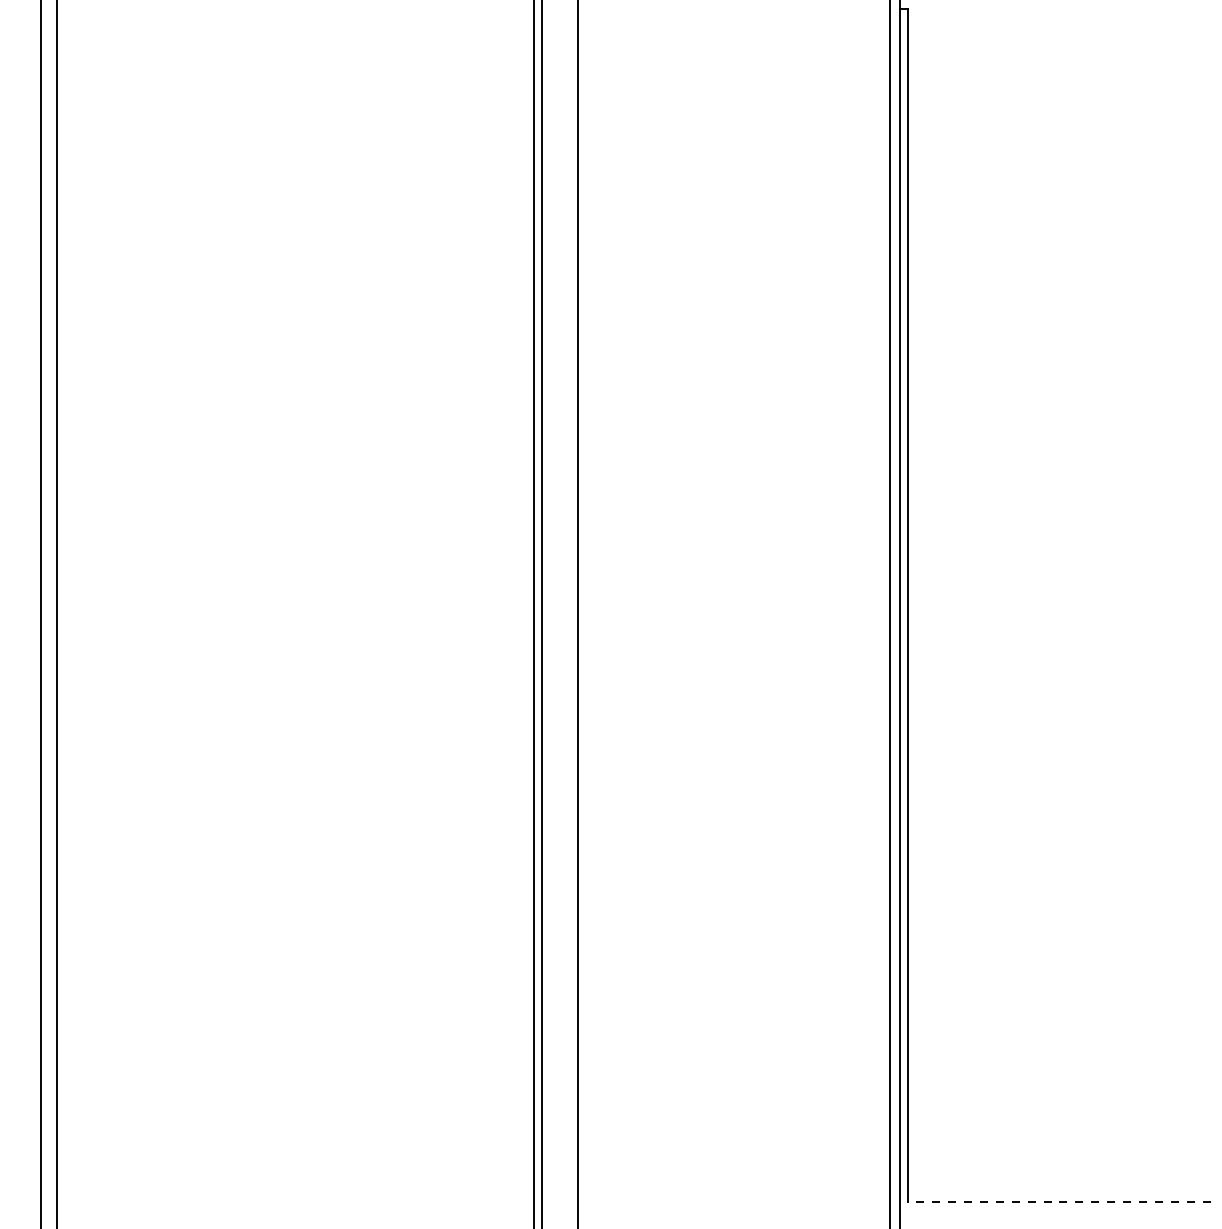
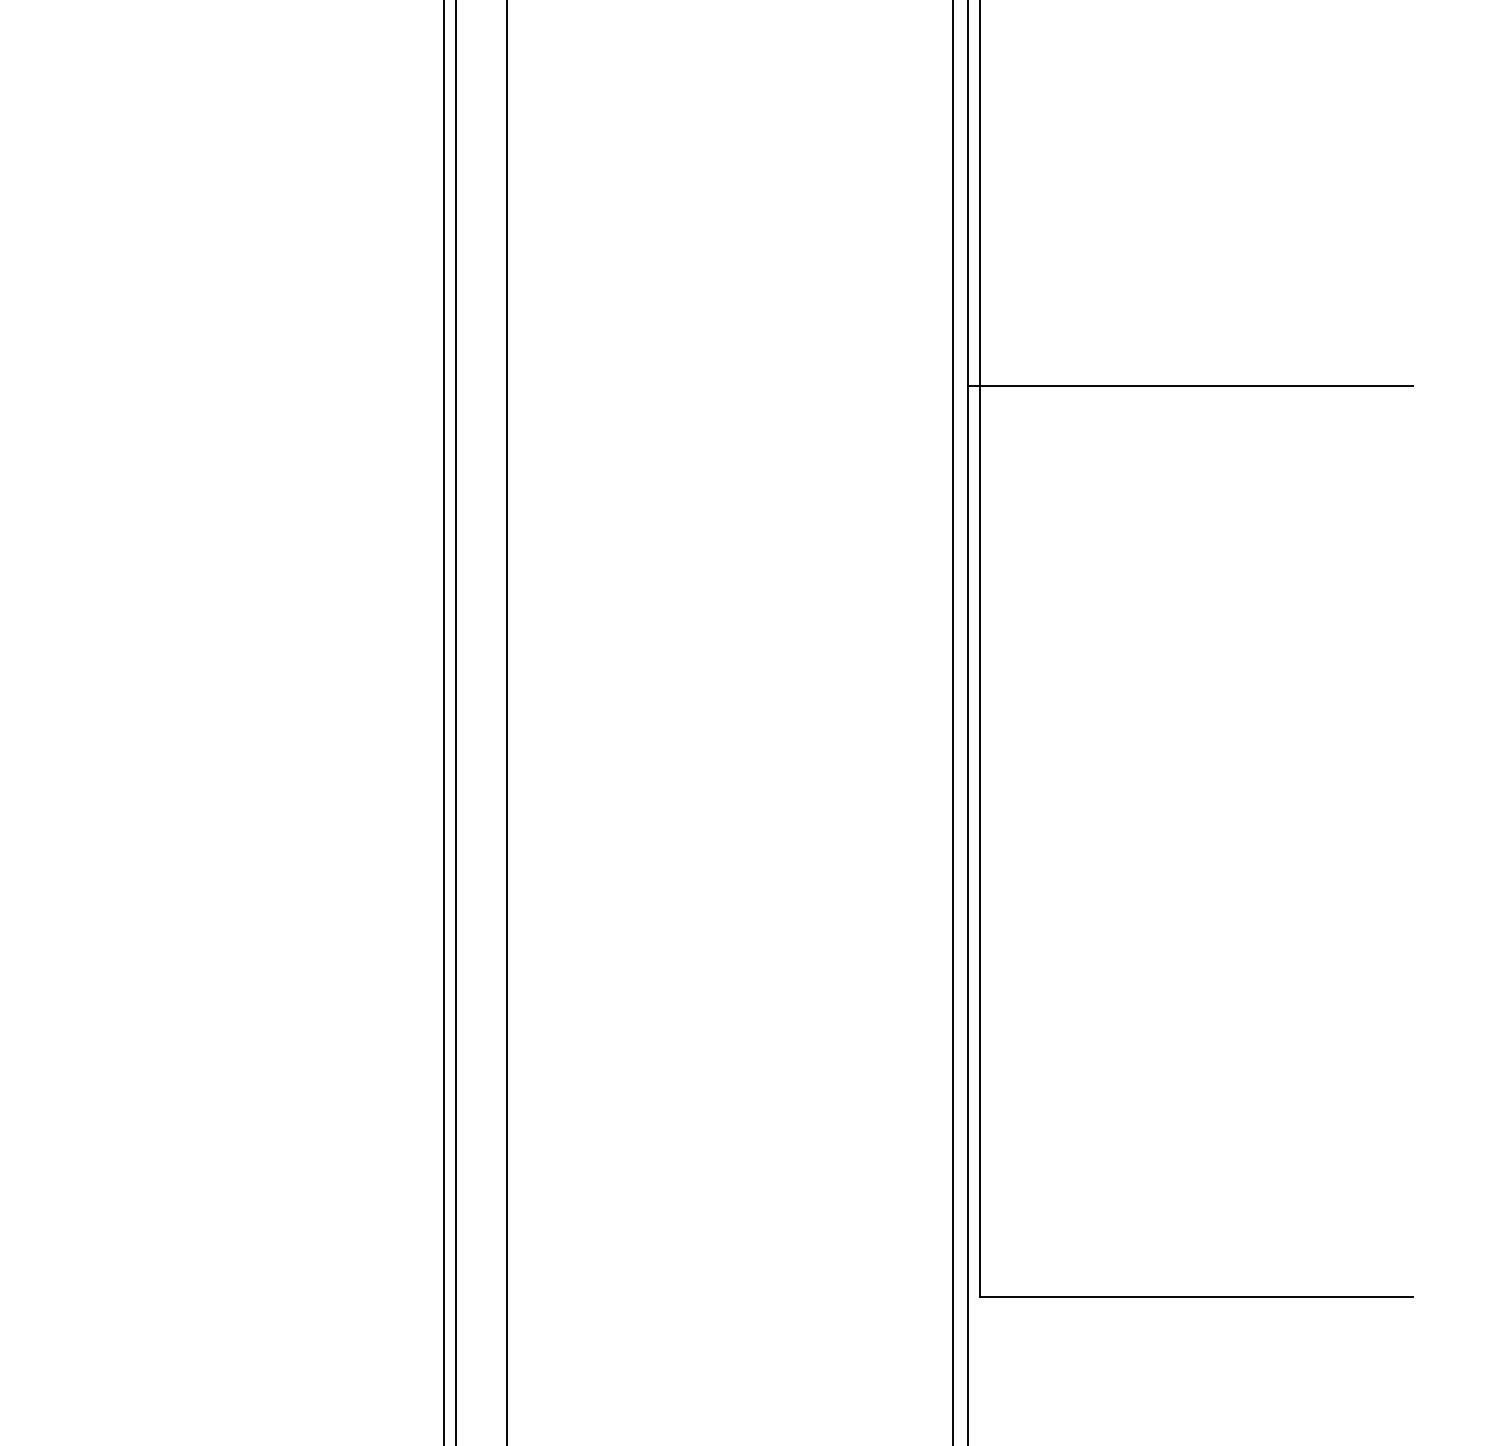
line: (1055, 565) -> (1190, 385), added
line: (1058, 1202) -> (1194, 1297), dashed -> solid

